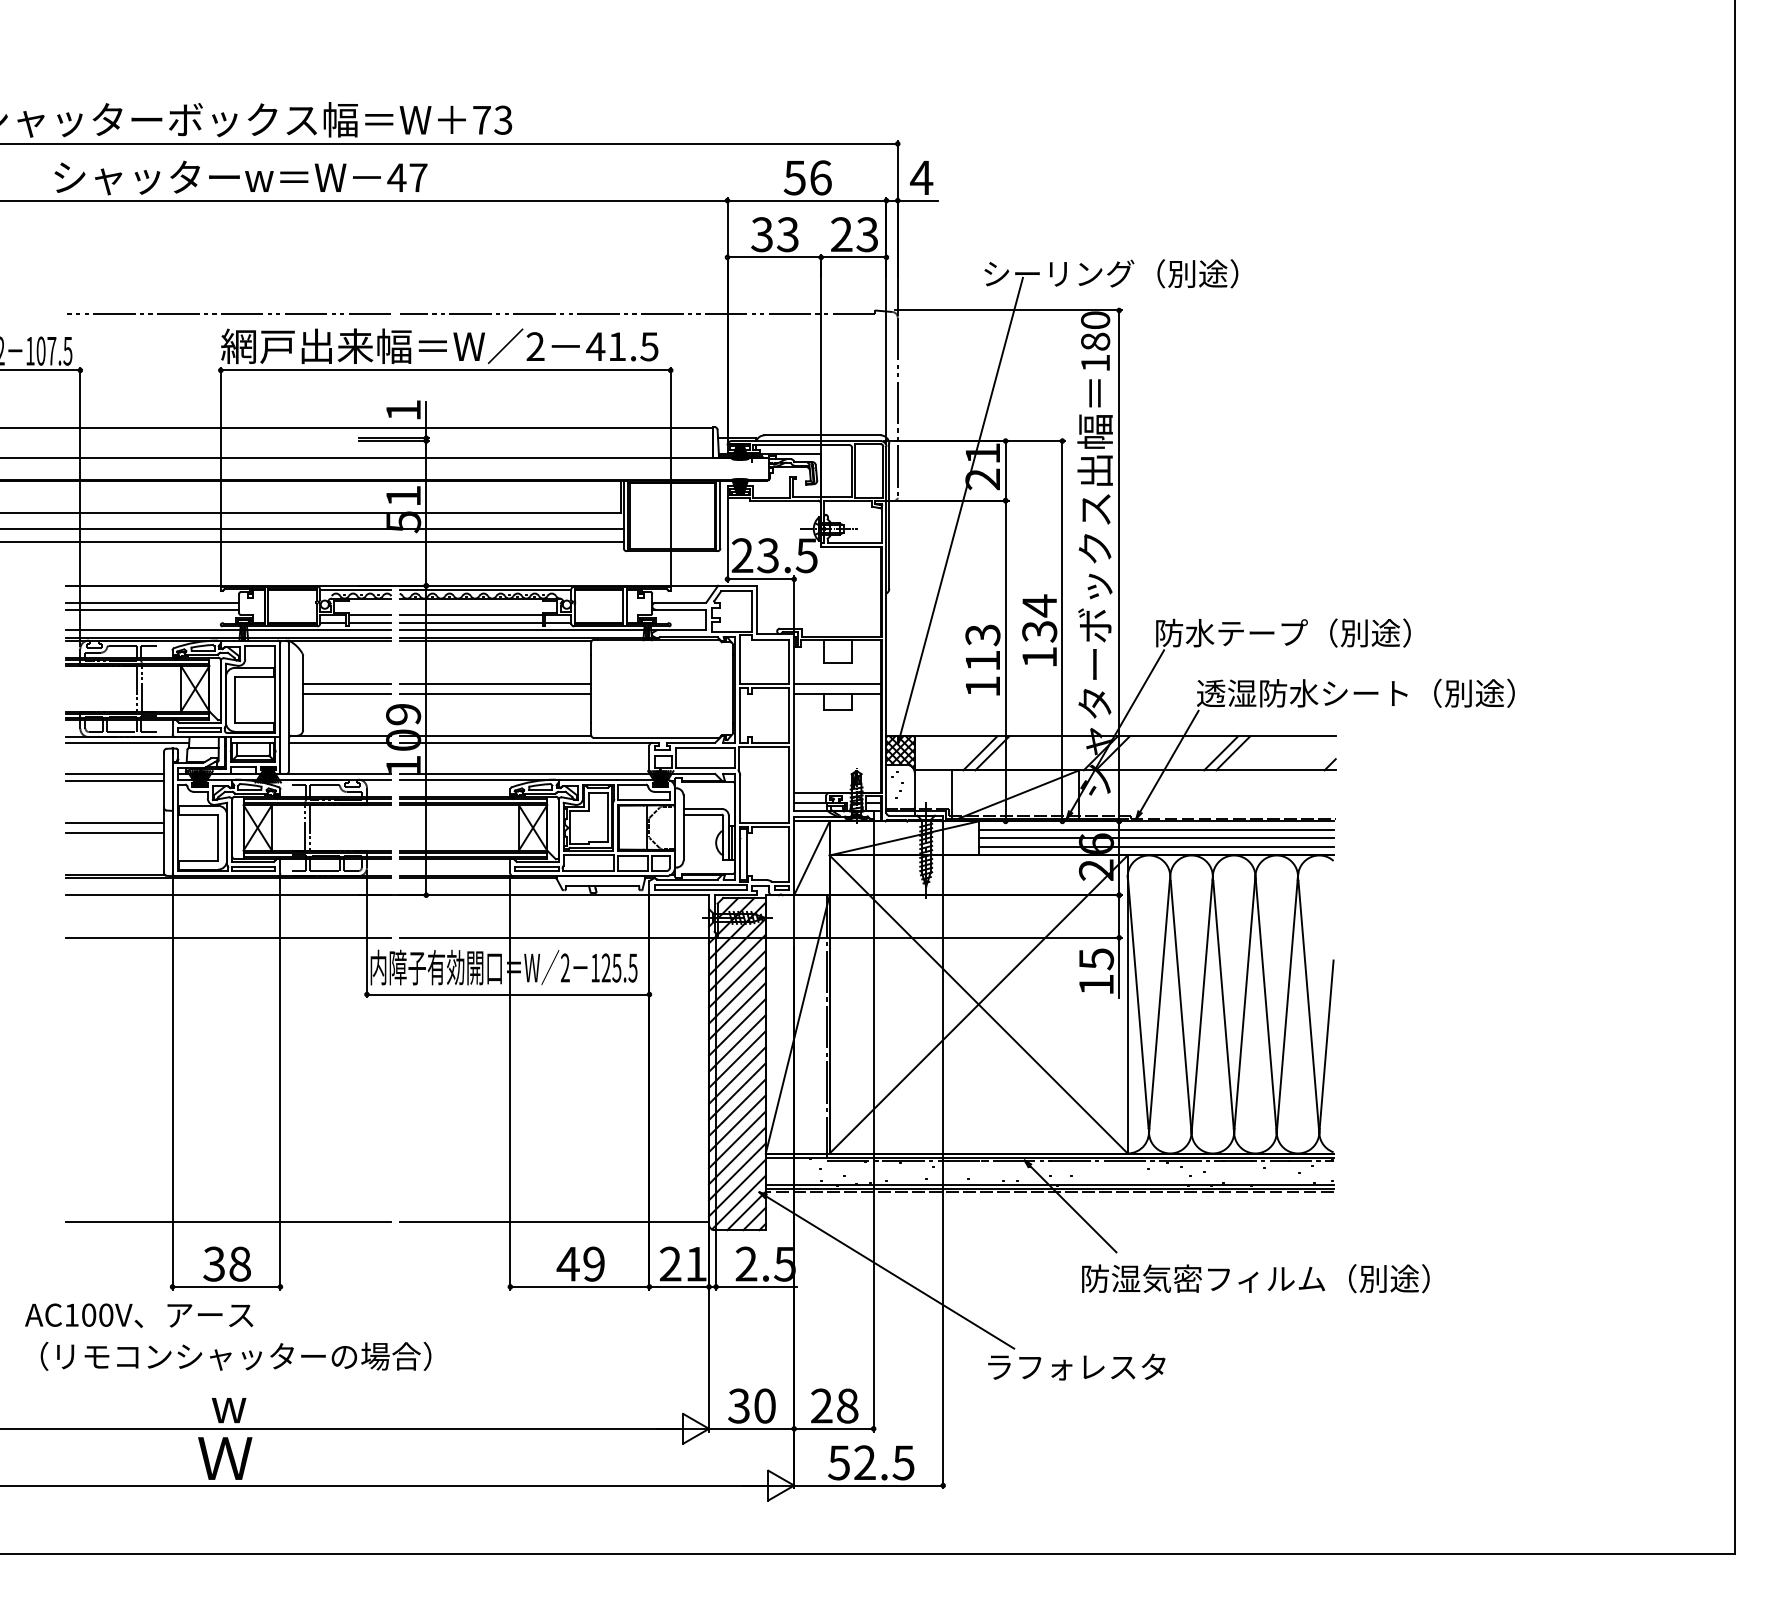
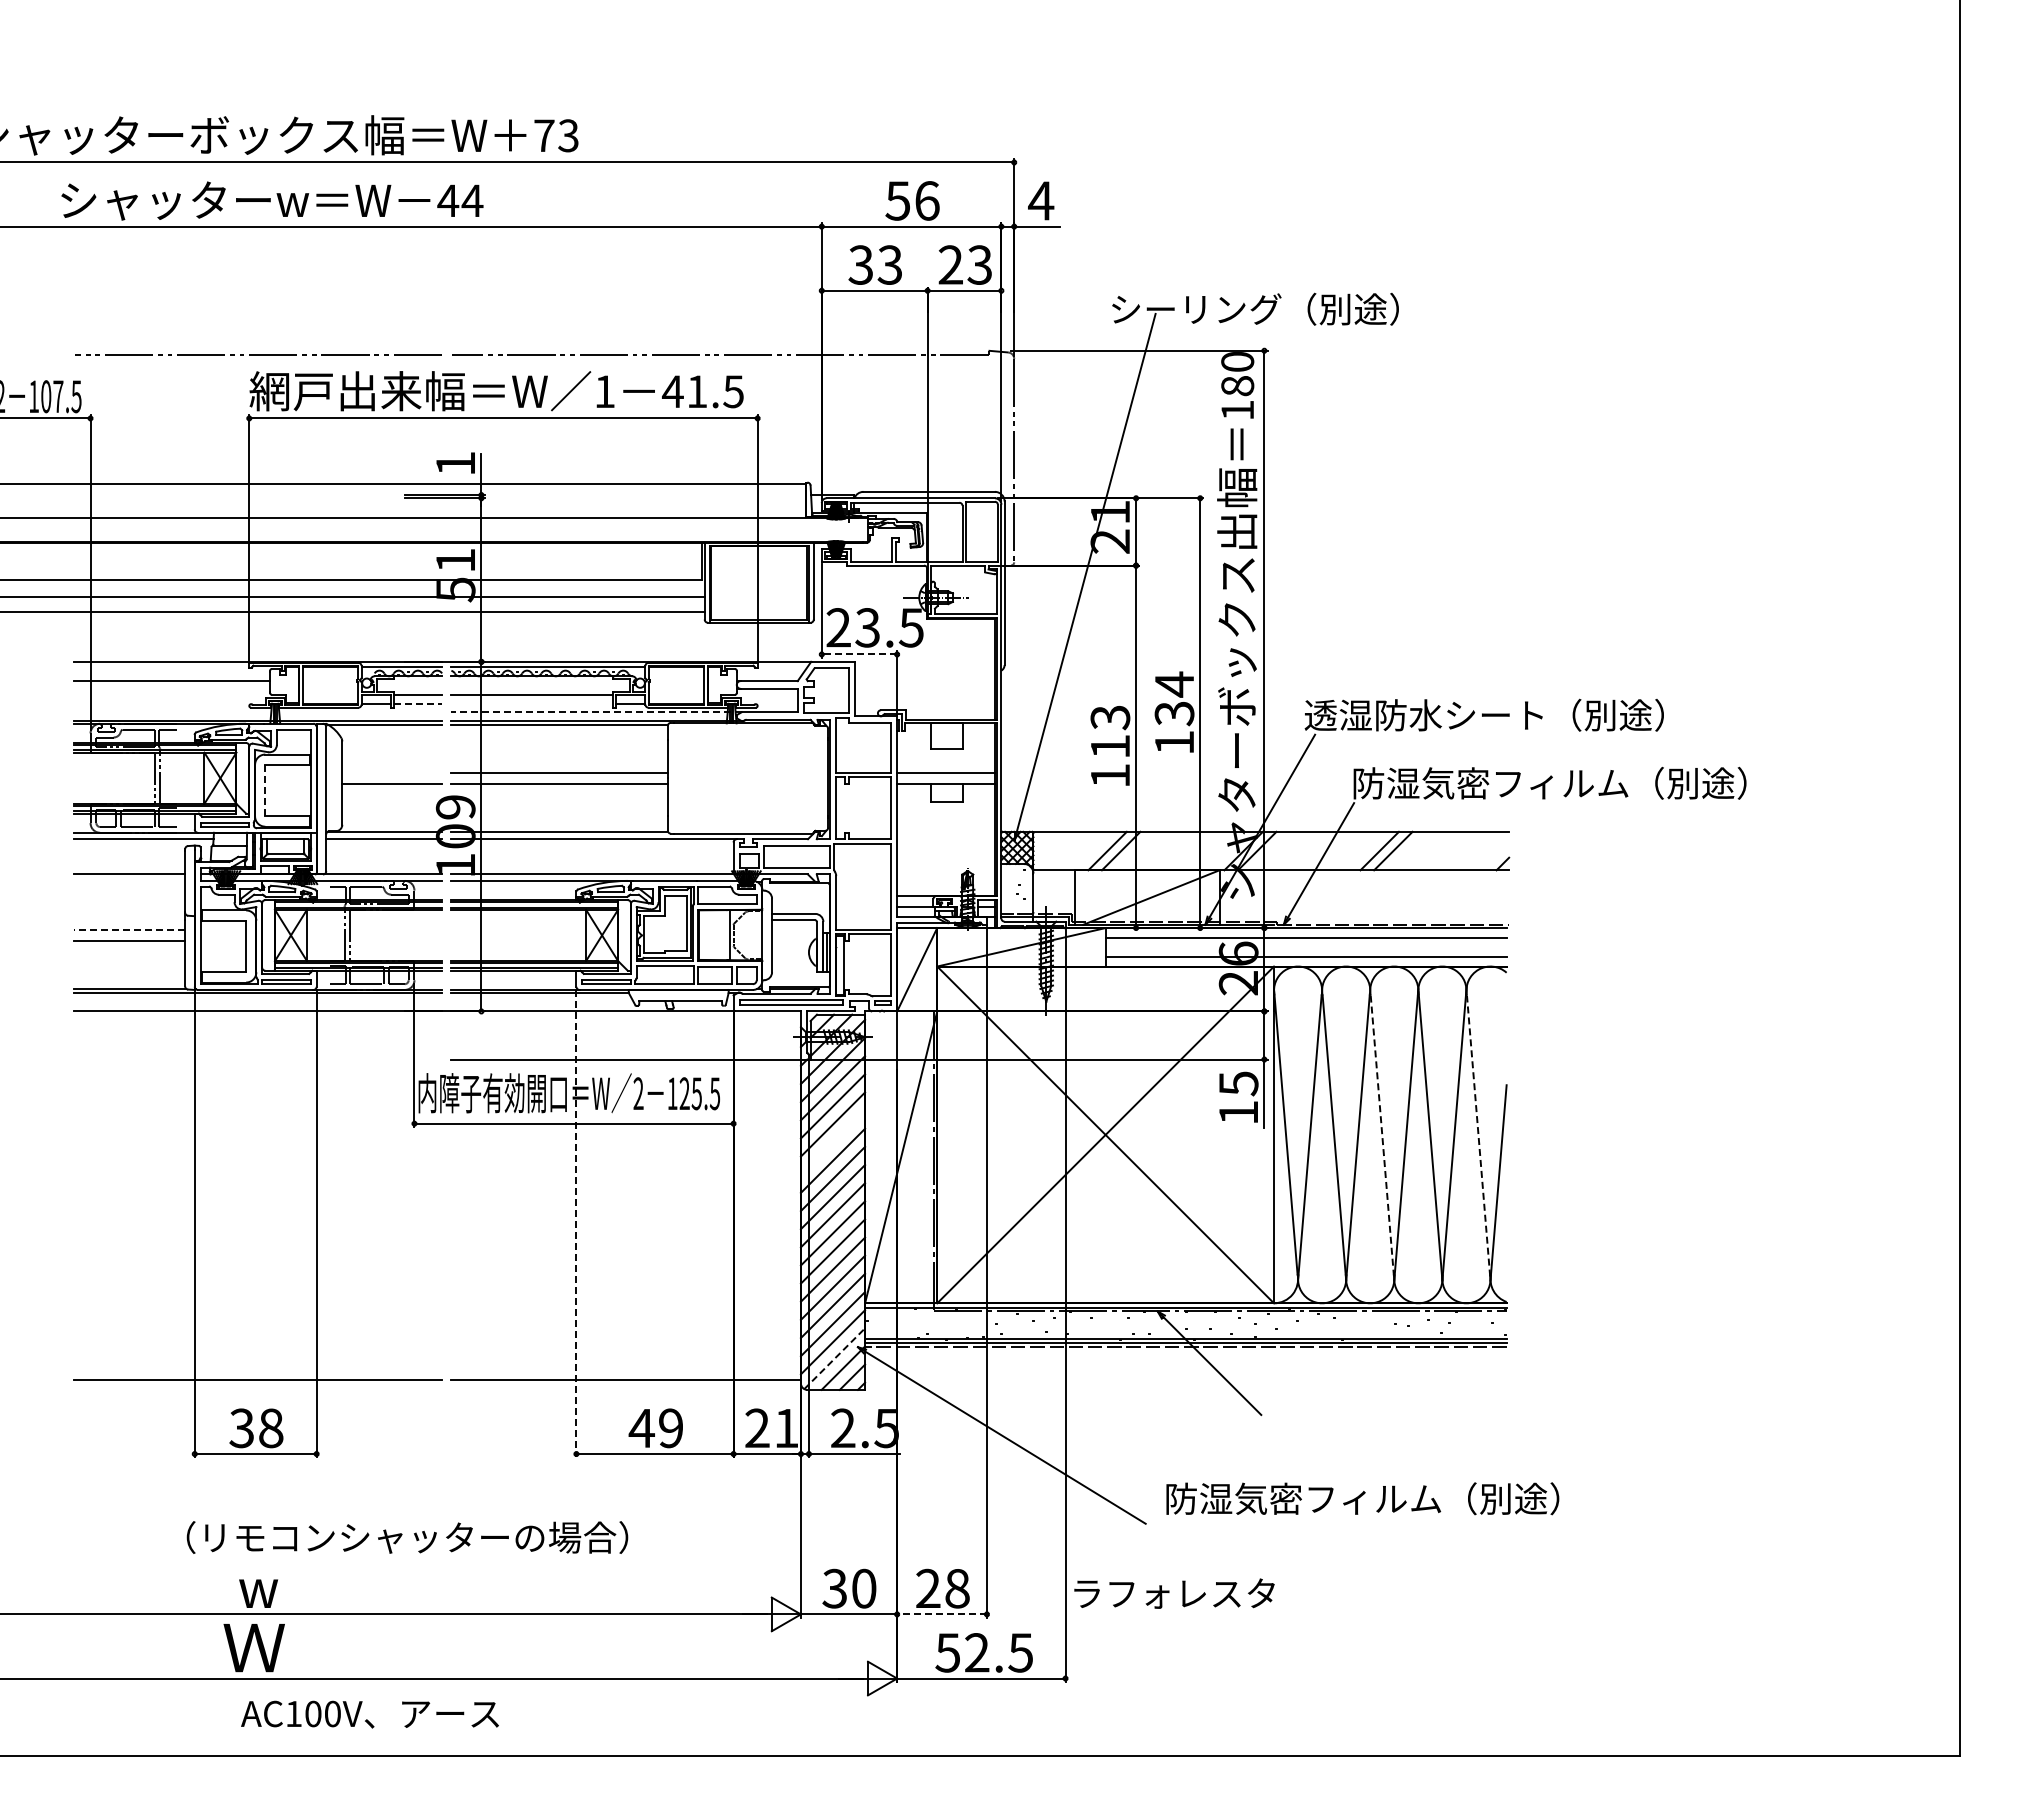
text: (418, 177) -> (472, 200), 47 -> 44
text: (535, 346) -> (604, 391), 2 -> 1
line: (760, 579) -> (859, 654), solid -> dashed
line: (151, 609) -> (171, 688), removed
line: (370, 622) -> (418, 703), solid -> dashed
line: (471, 622) -> (532, 703), removed
line: (228, 630) -> (257, 712), removed
line: (528, 630) -> (596, 712), solid -> dashed
text: (1313, 632) -> (1483, 714), 防水テープ（別途） -> 透湿防水シート（別途）
line: (346, 683) -> (391, 772), removed
text: (1371, 692) -> (1549, 782), 透湿防水シート（別途） -> 防湿気密フィルム（別途）
line: (235, 699) -> (265, 790), solid -> dashed
line: (114, 780) -> (129, 881), removed
line: (114, 822) -> (129, 929), solid -> dashed
line: (1155, 838) -> (1305, 947), removed
line: (228, 937) -> (257, 1059), removed
line: (1308, 1006) -> (1478, 1137), solid -> dashed
line: (1223, 1007) -> (1382, 1138), solid -> dashed
line: (736, 1011) -> (832, 1142), removed
line: (510, 1082) -> (576, 1223), solid -> dashed
line: (738, 1202) -> (834, 1358), solid -> dashed
text: (1255, 1278) -> (1362, 1498), moved
text: (138, 1315) -> (369, 1714), moved
text: (236, 1356) -> (407, 1537), moved
text: (1076, 1366) -> (1174, 1593), moved
line: (834, 1428) -> (942, 1614), solid -> dashed

